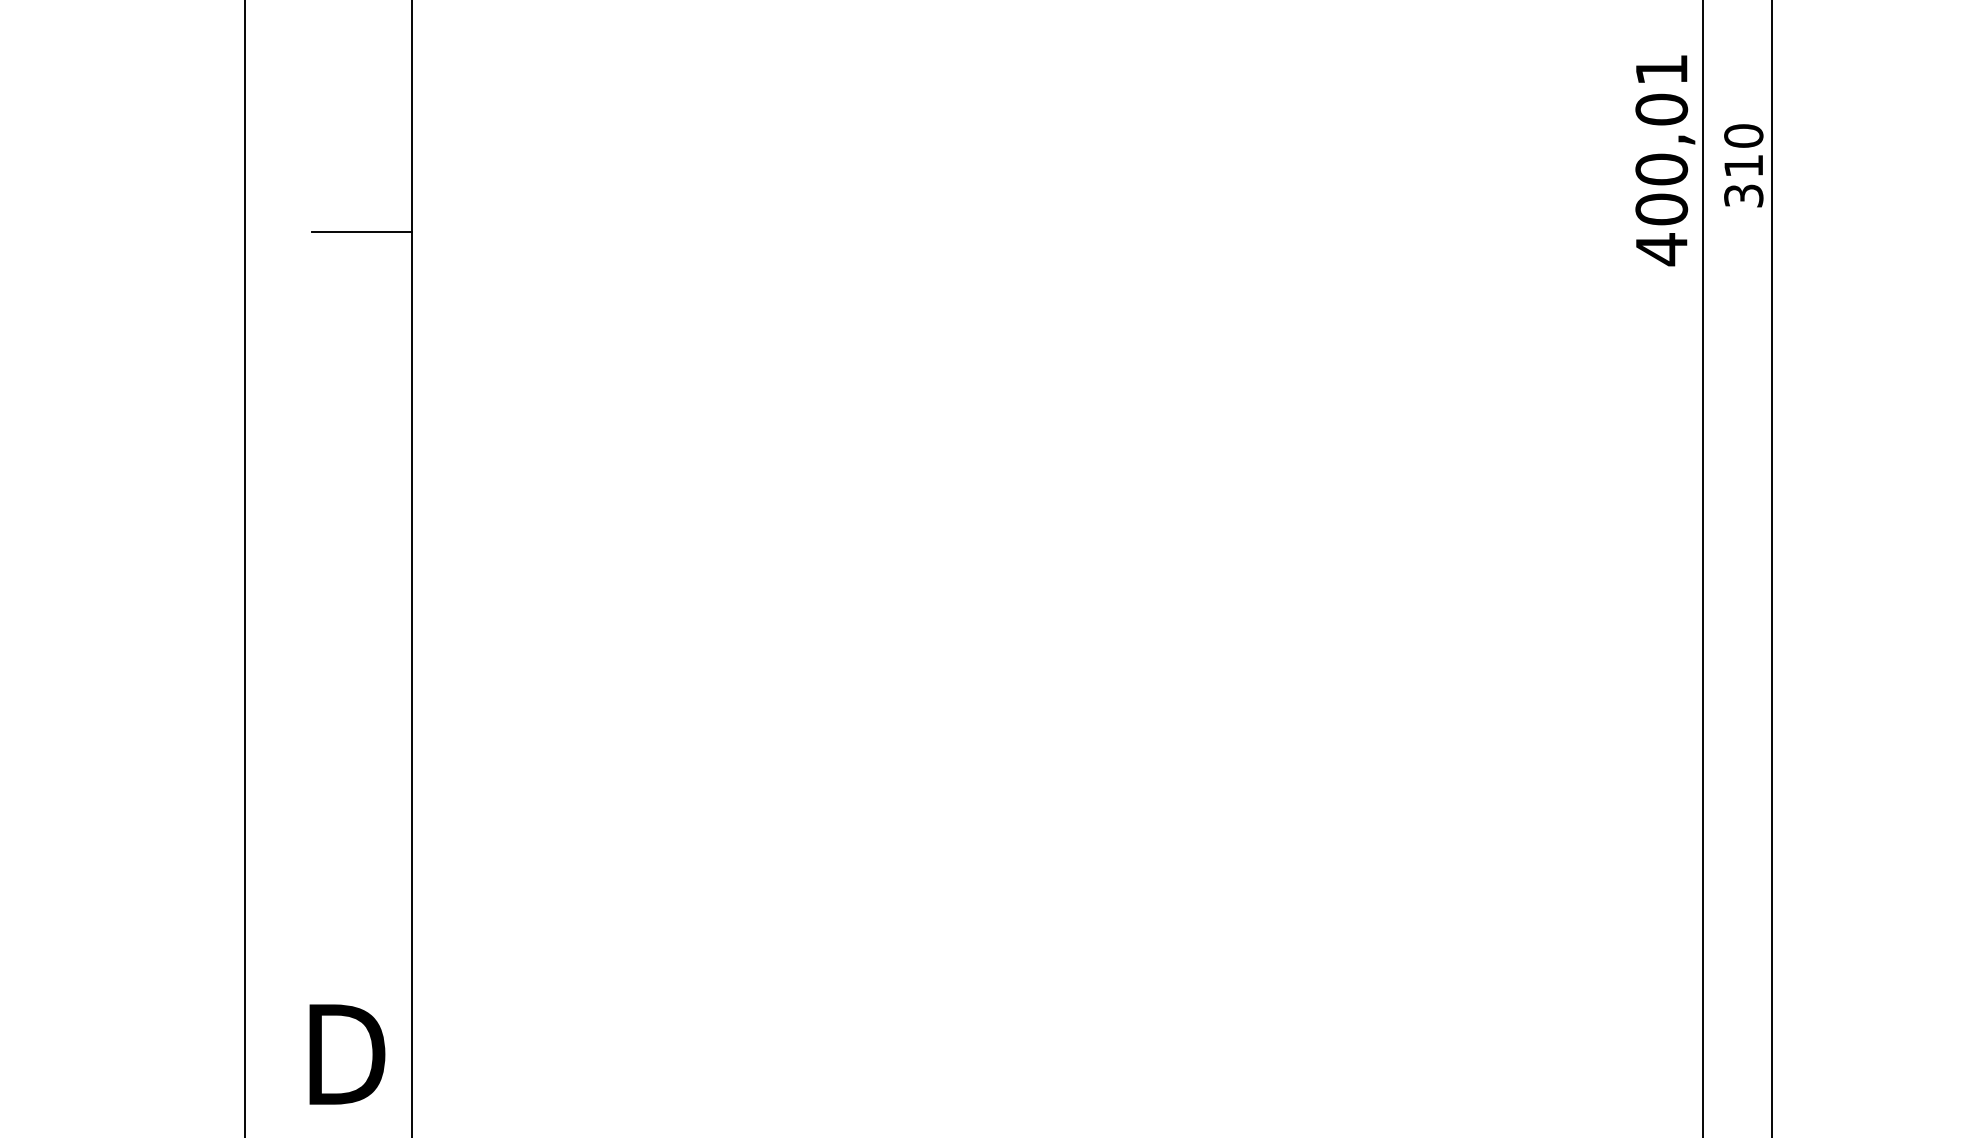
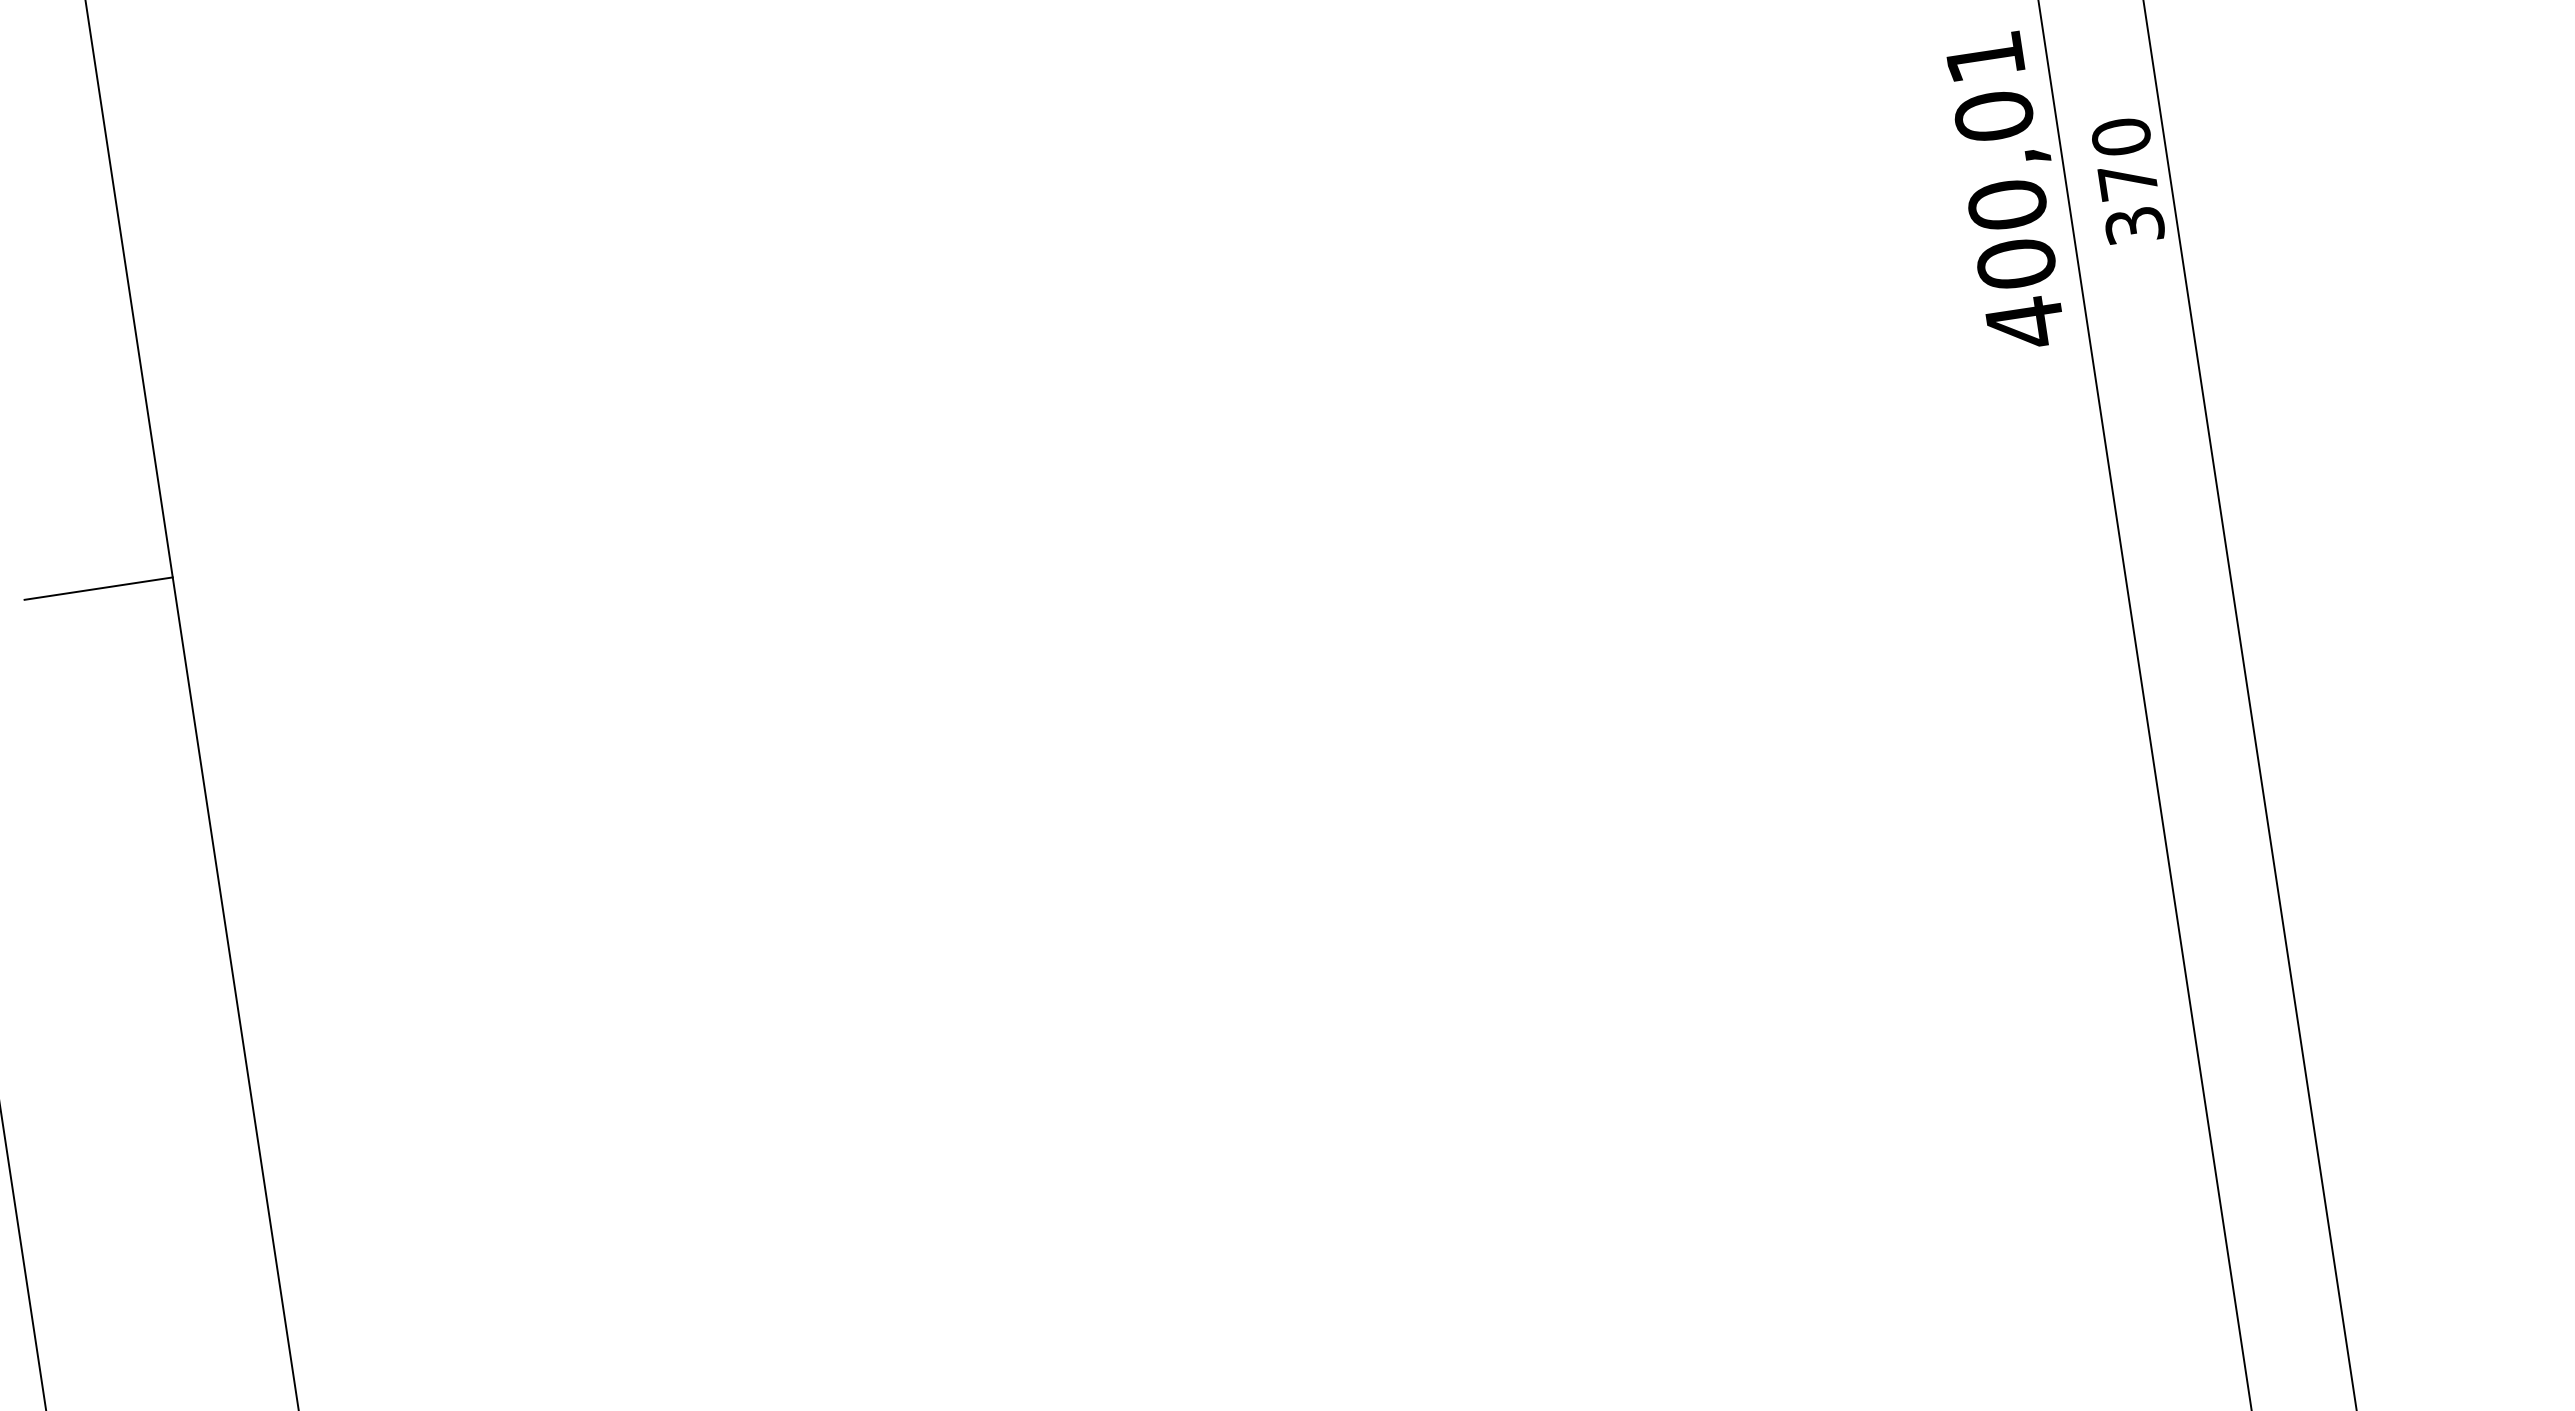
text: (1743, 166) -> (2127, 182), 310 -> 370

